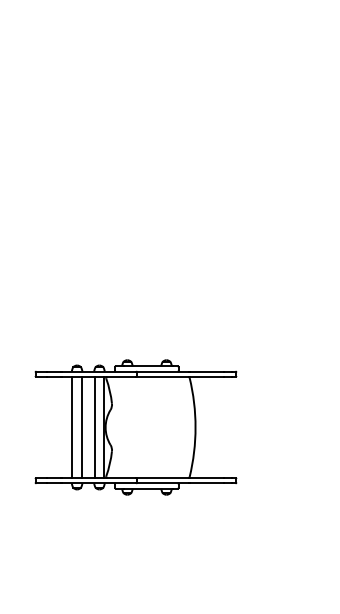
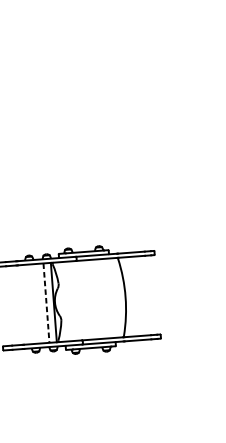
line: (72, 427) -> (28, 304), removed
line: (81, 427) -> (36, 303), removed
line: (94, 427) -> (46, 303), solid -> dashed

